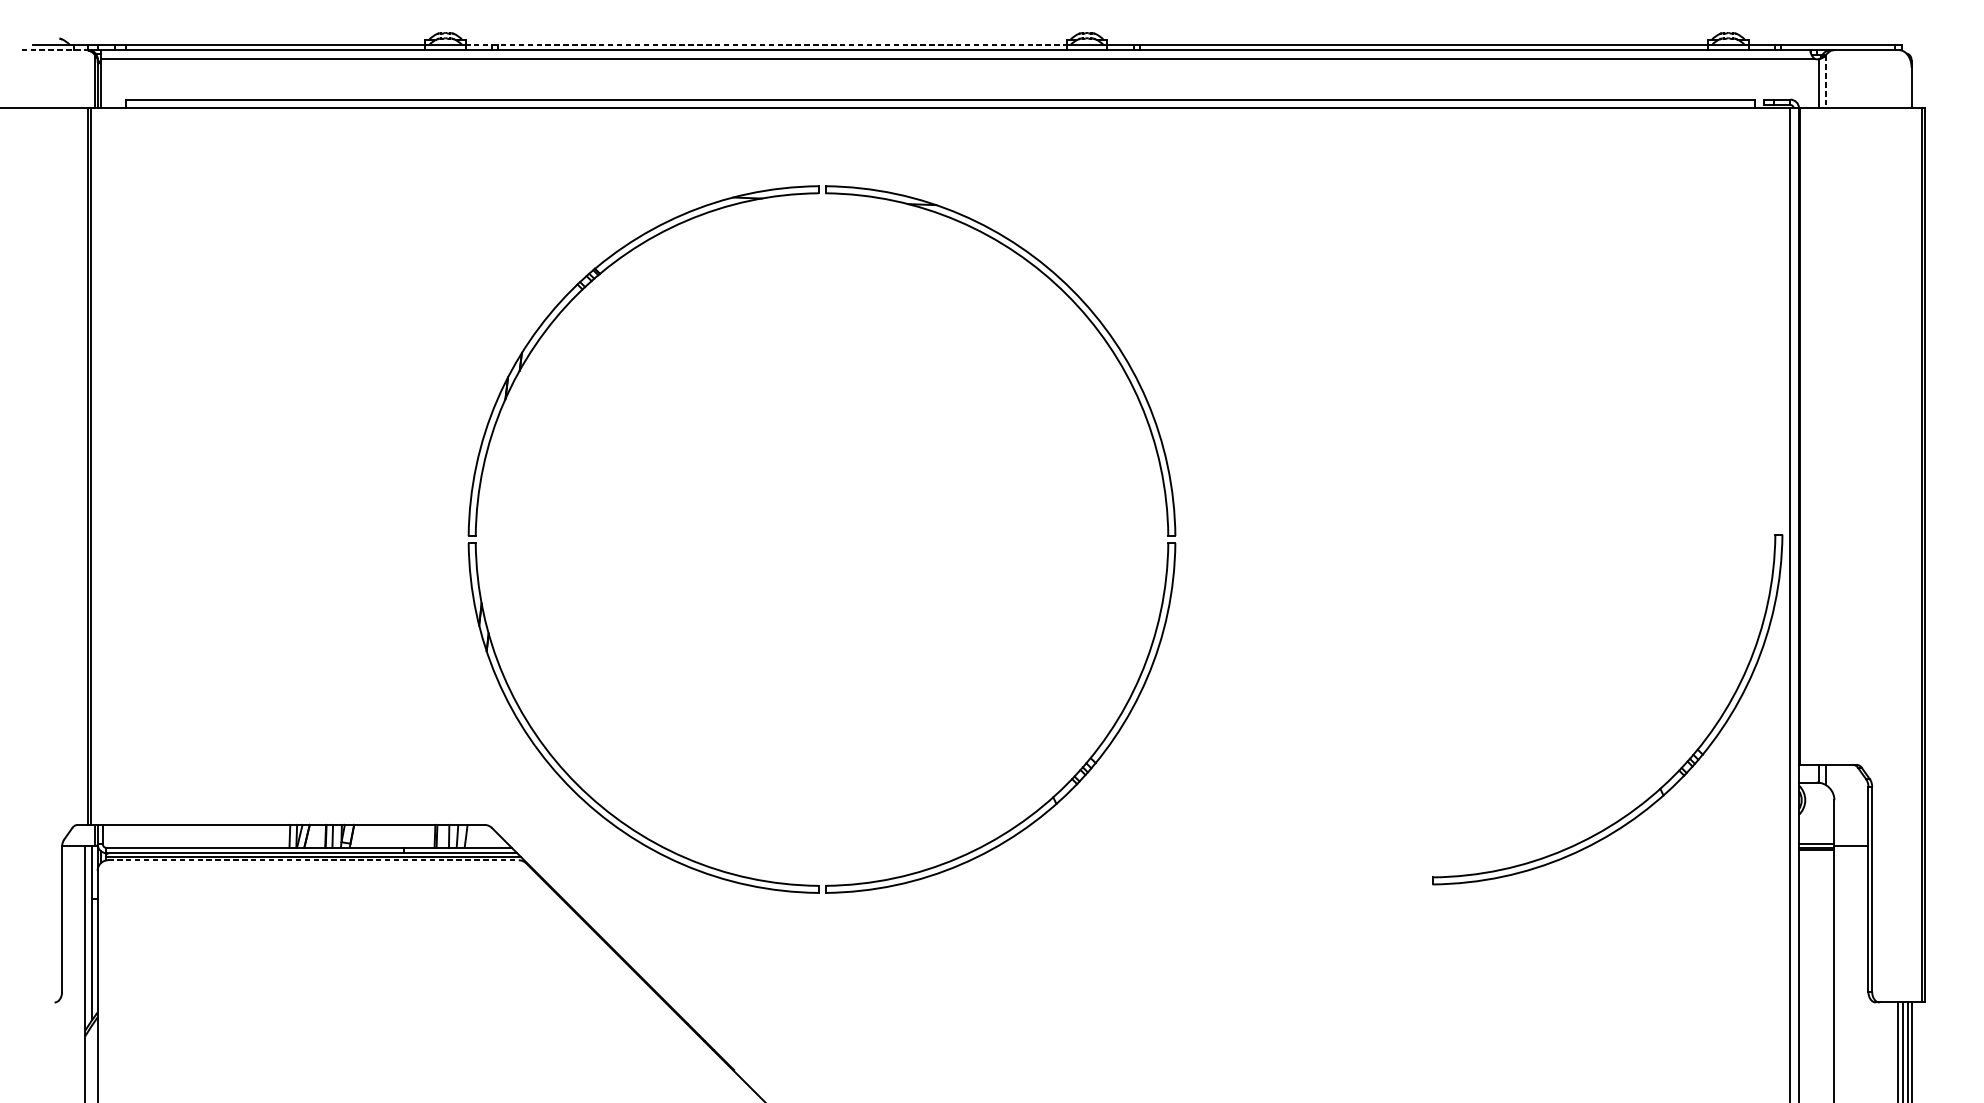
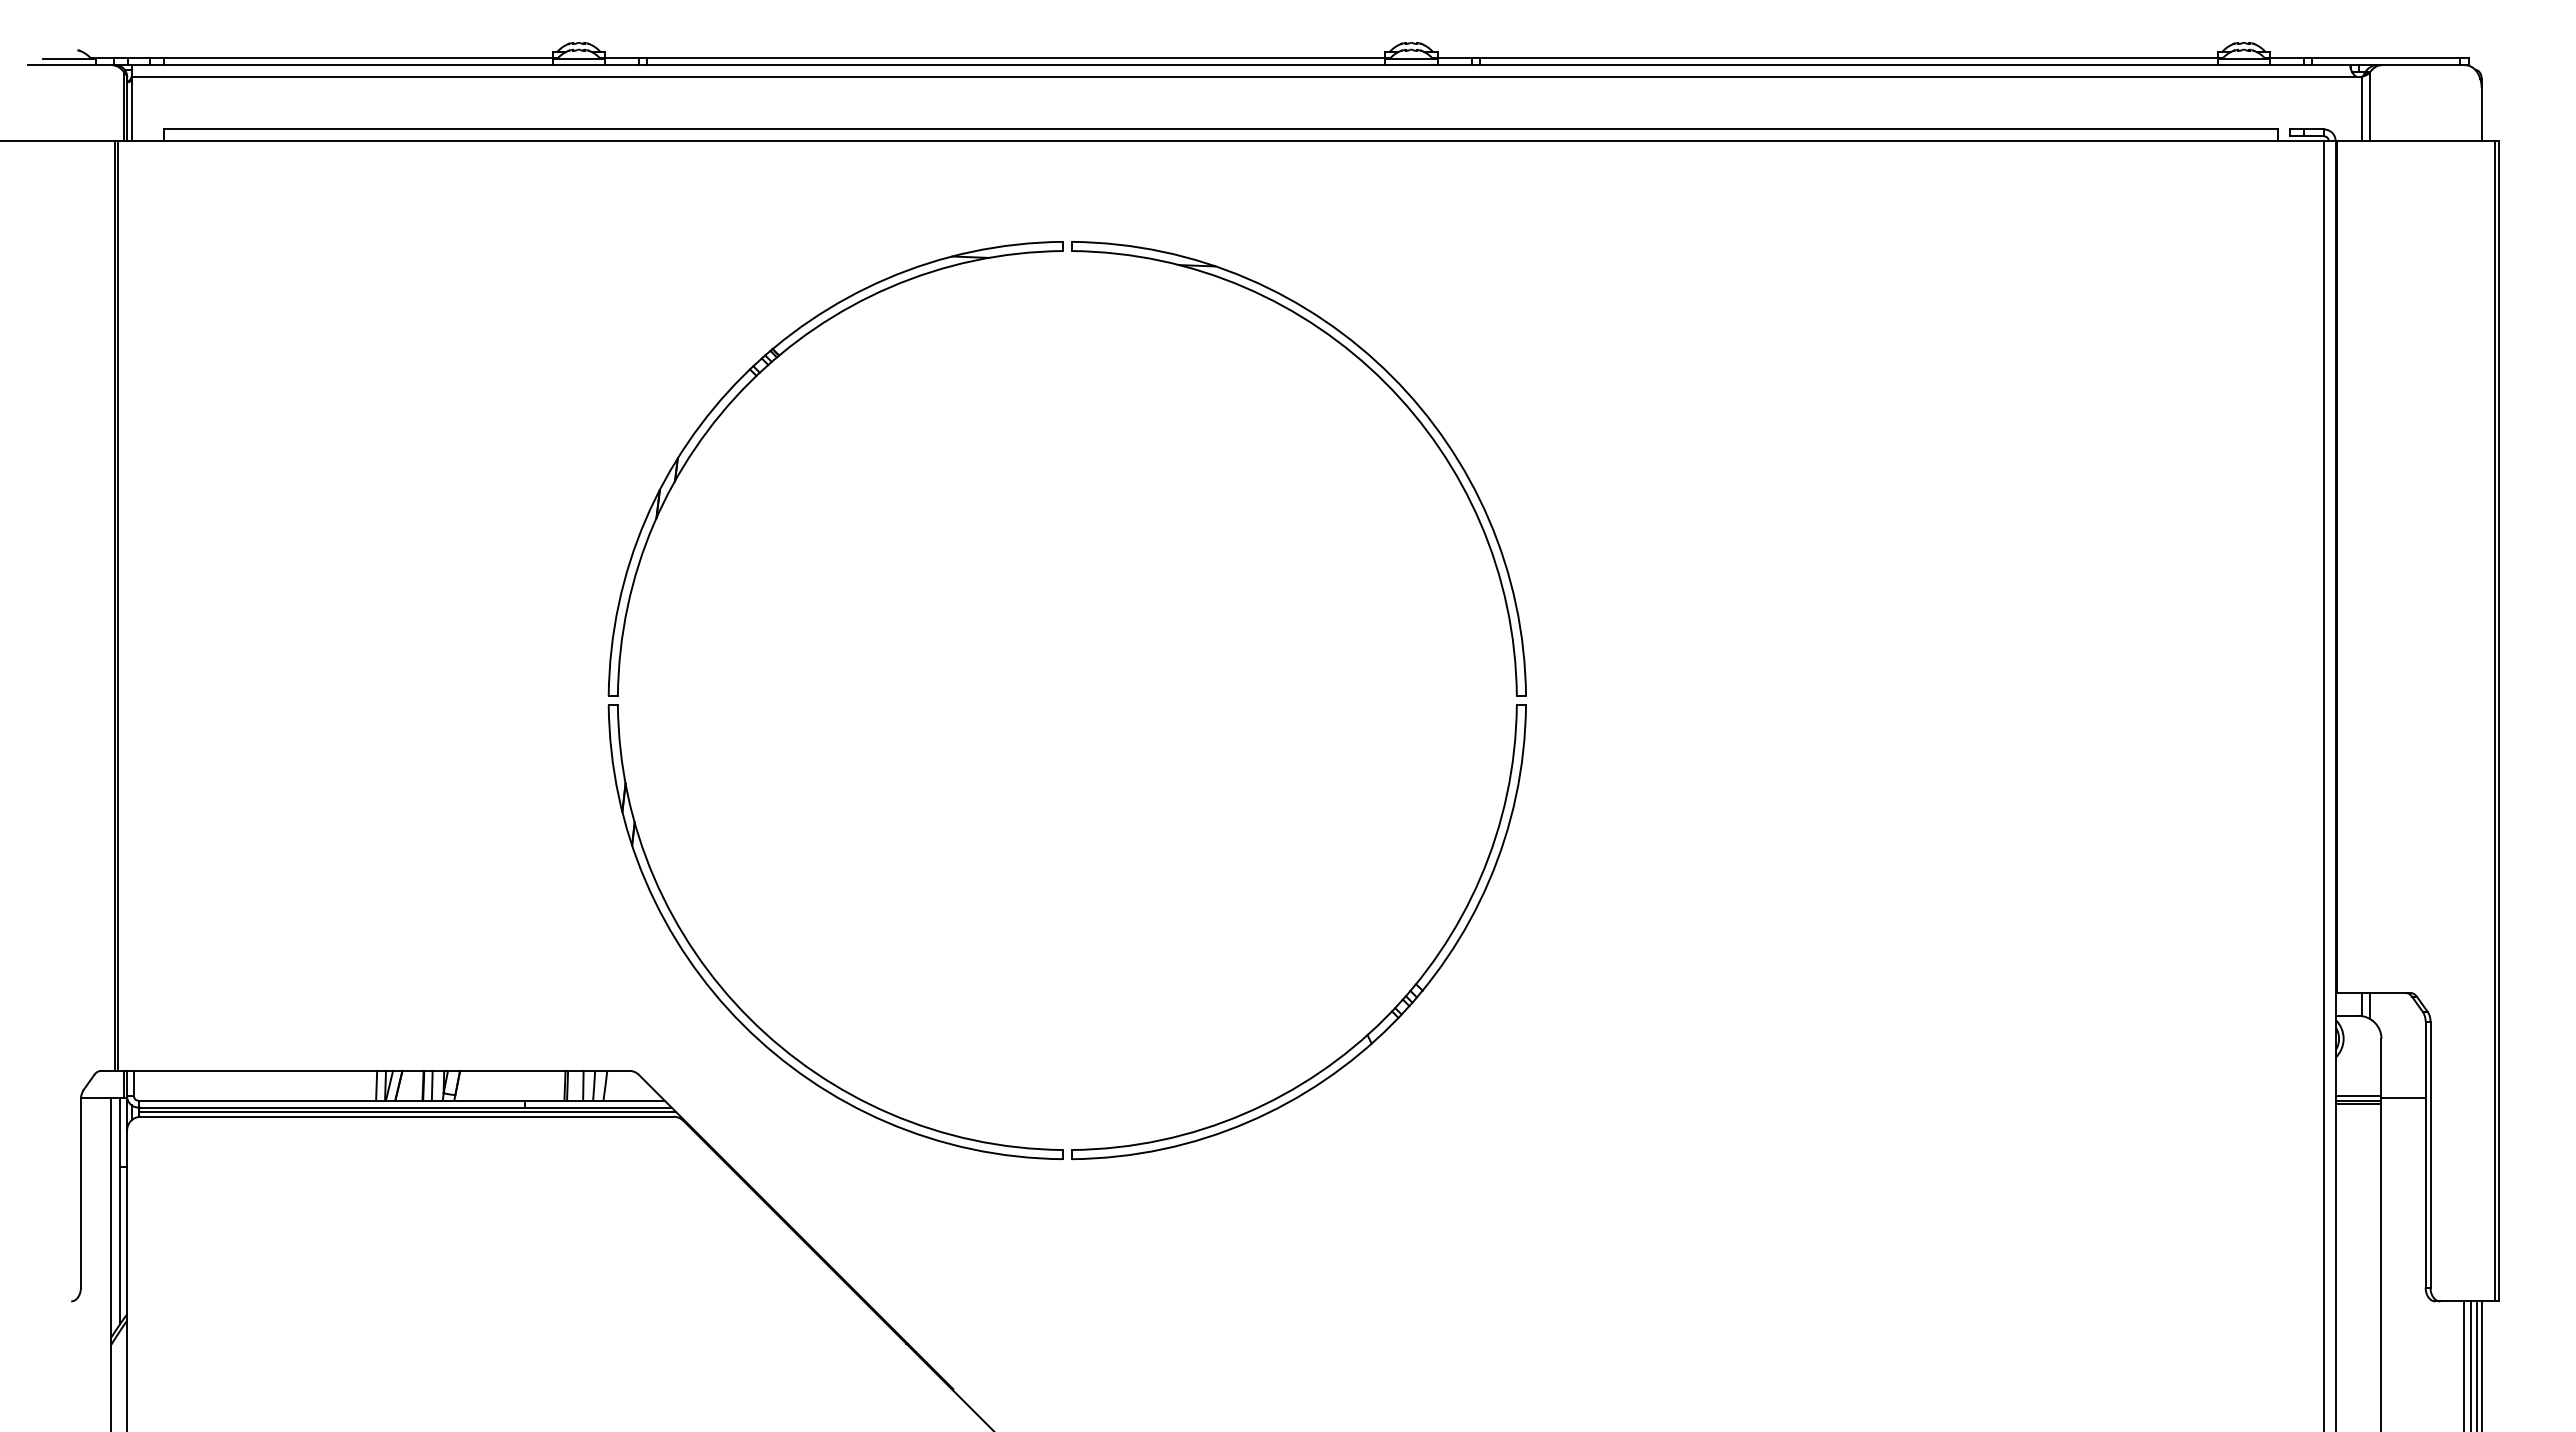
line: (768, 44) -> (997, 58), dashed -> solid
line: (54, 50) -> (70, 65), dashed -> solid
line: (1825, 82) -> (2370, 107), dashed -> solid
part: (1673, 775) -> (2172, 1006), removed
line: (313, 860) -> (407, 1116), dashed -> solid

